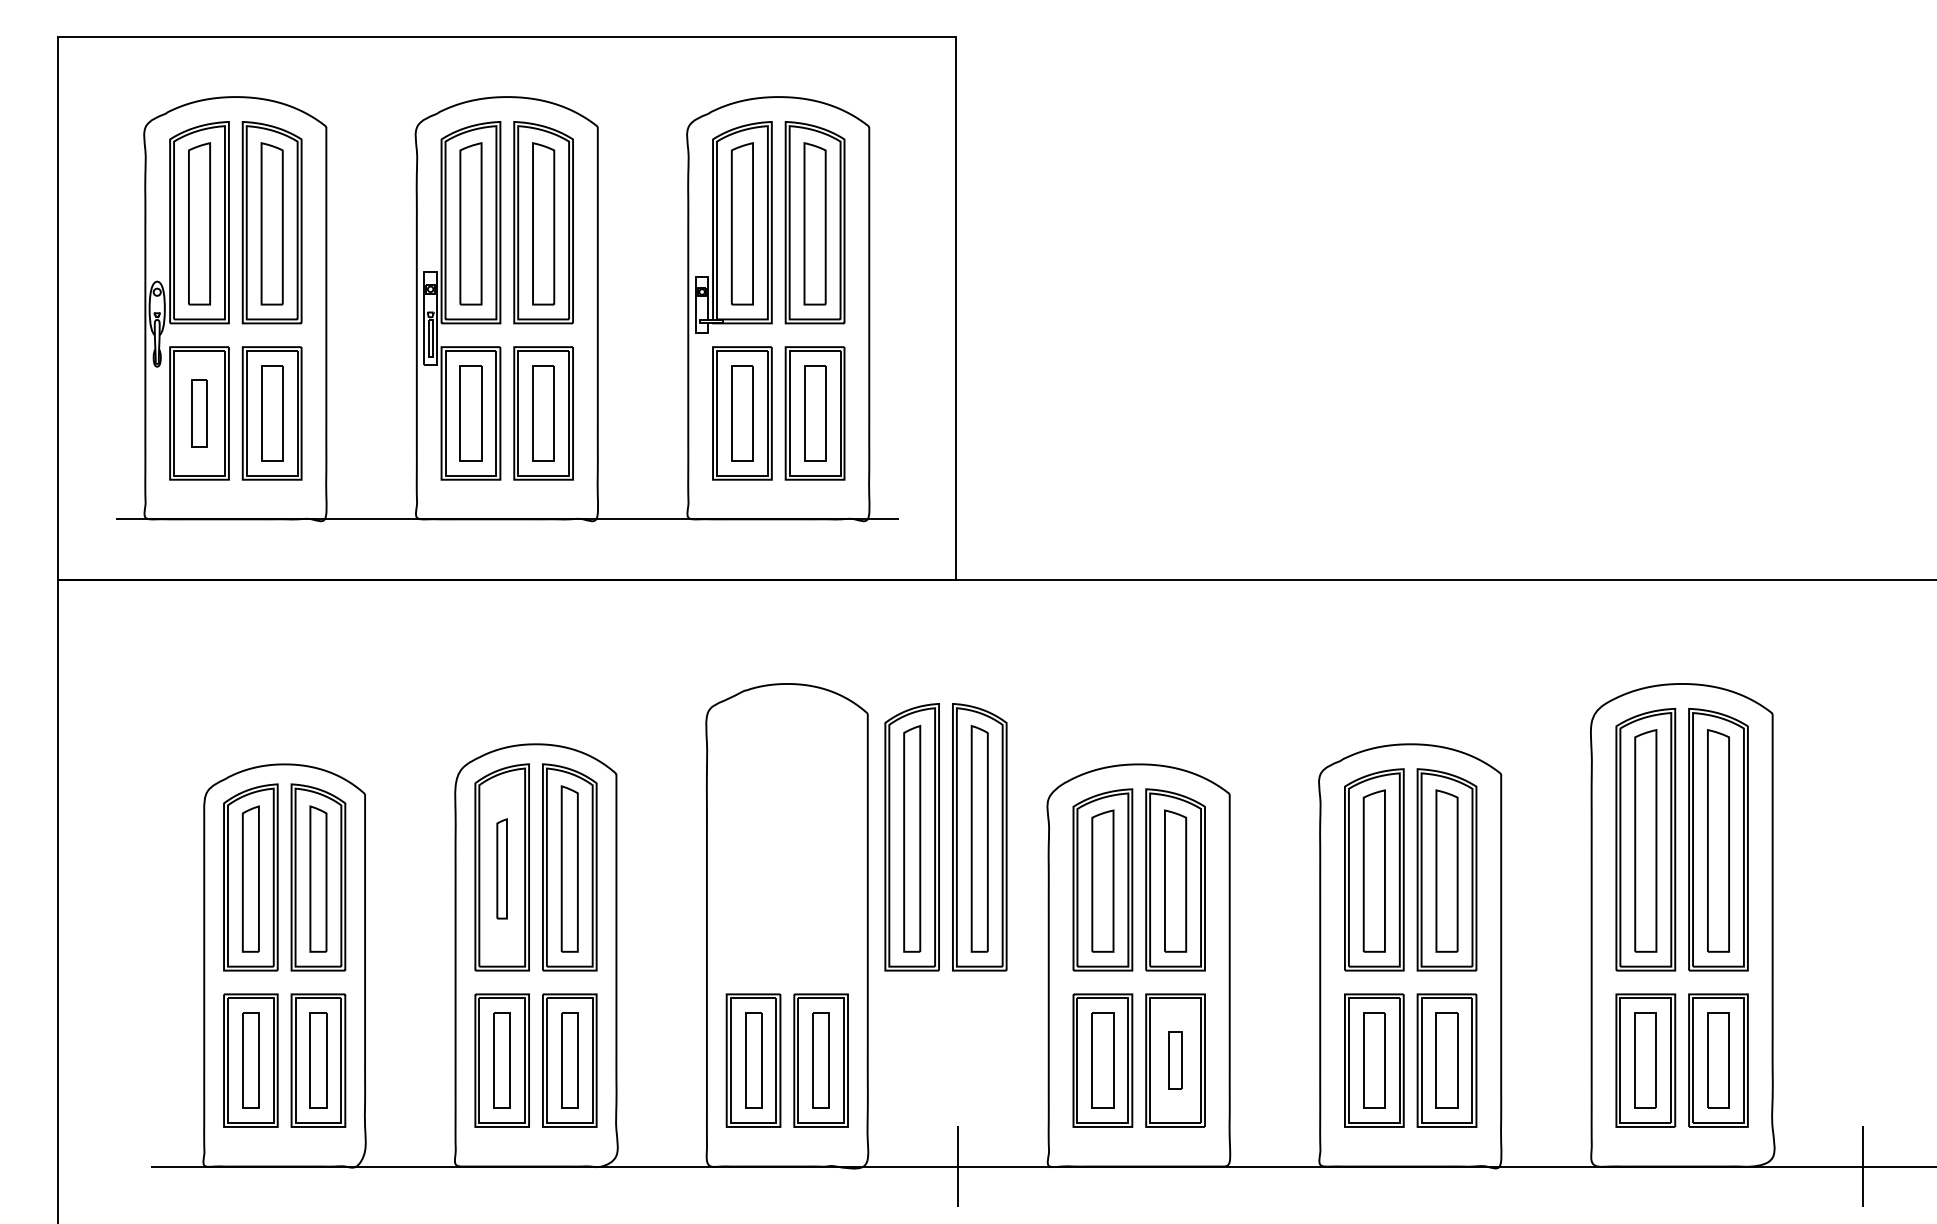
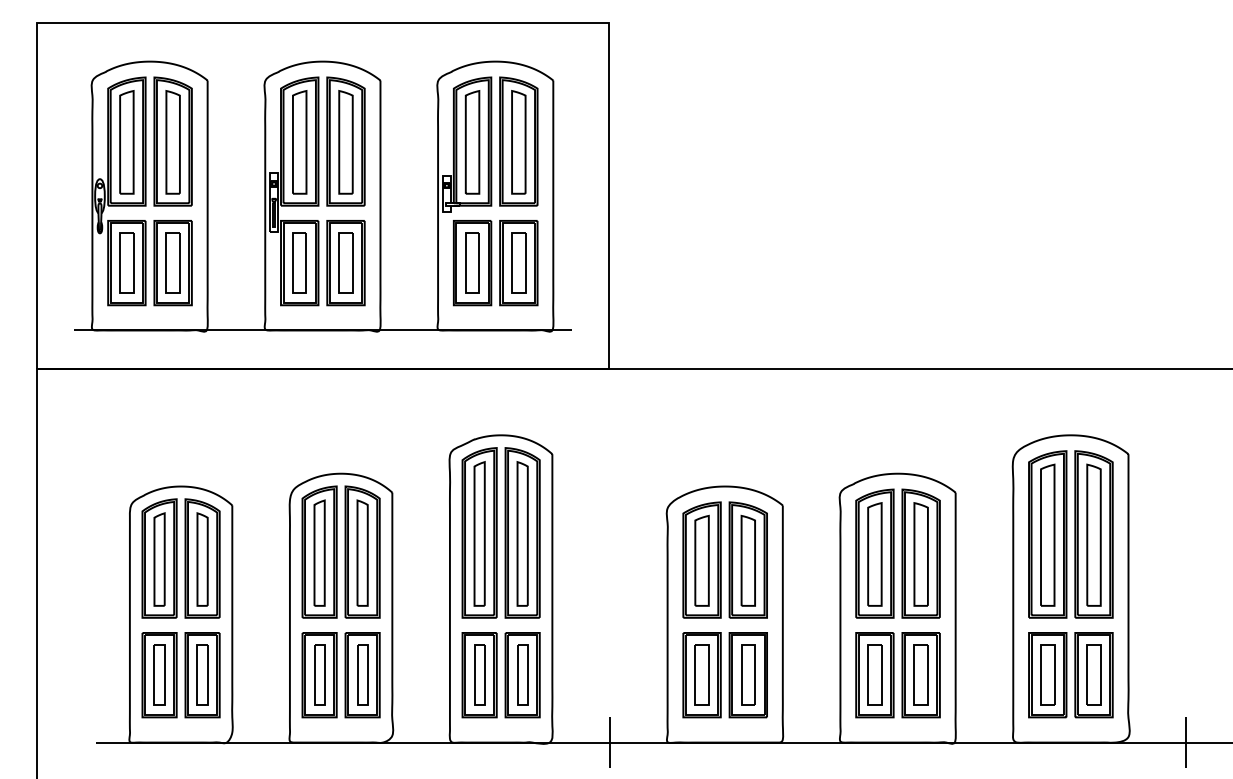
part: (198, 412) -> (126, 262), size x1.43
part: (944, 836) -> (500, 532), moved
part: (502, 868) -> (319, 552), size x1.67
part: (1175, 1059) -> (748, 674), size x1.67

